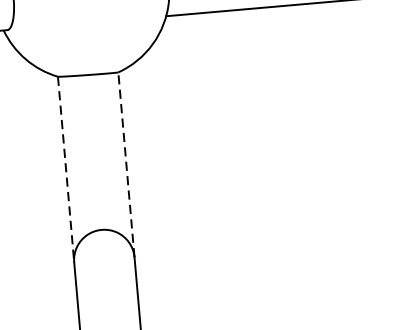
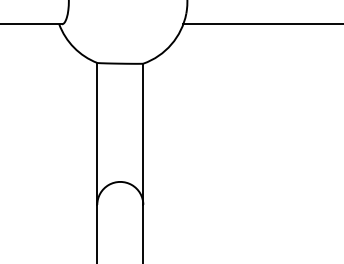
line: (126, 165) -> (143, 134), dashed -> solid
line: (66, 169) -> (97, 133), dashed -> solid

